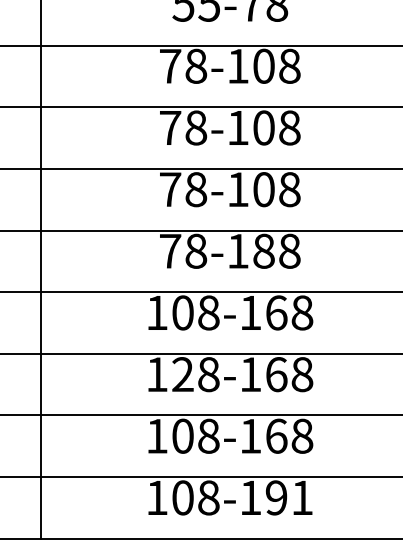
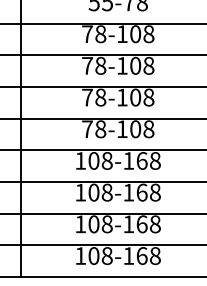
text: (263, 251) -> (135, 129), 78-188 -> 78-108
text: (182, 374) -> (93, 192), 128-168 -> 108-168
text: (289, 498) -> (148, 256), 108-191 -> 108-168

